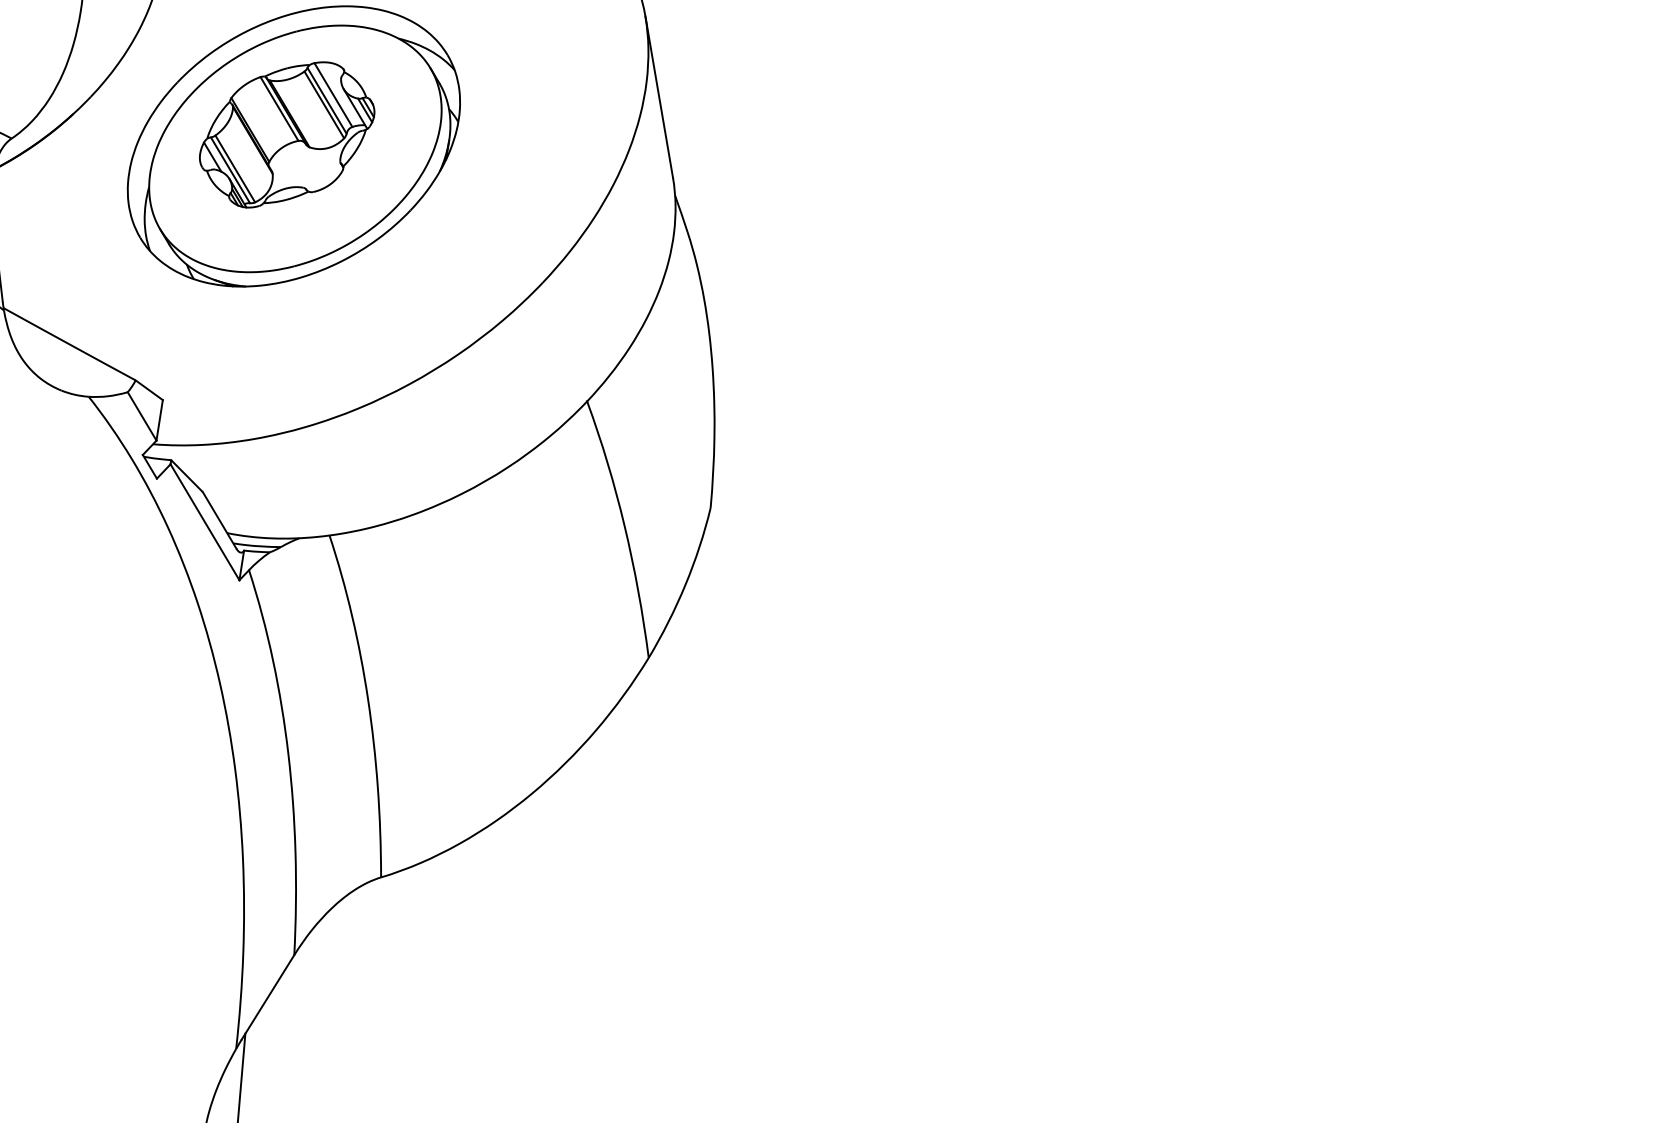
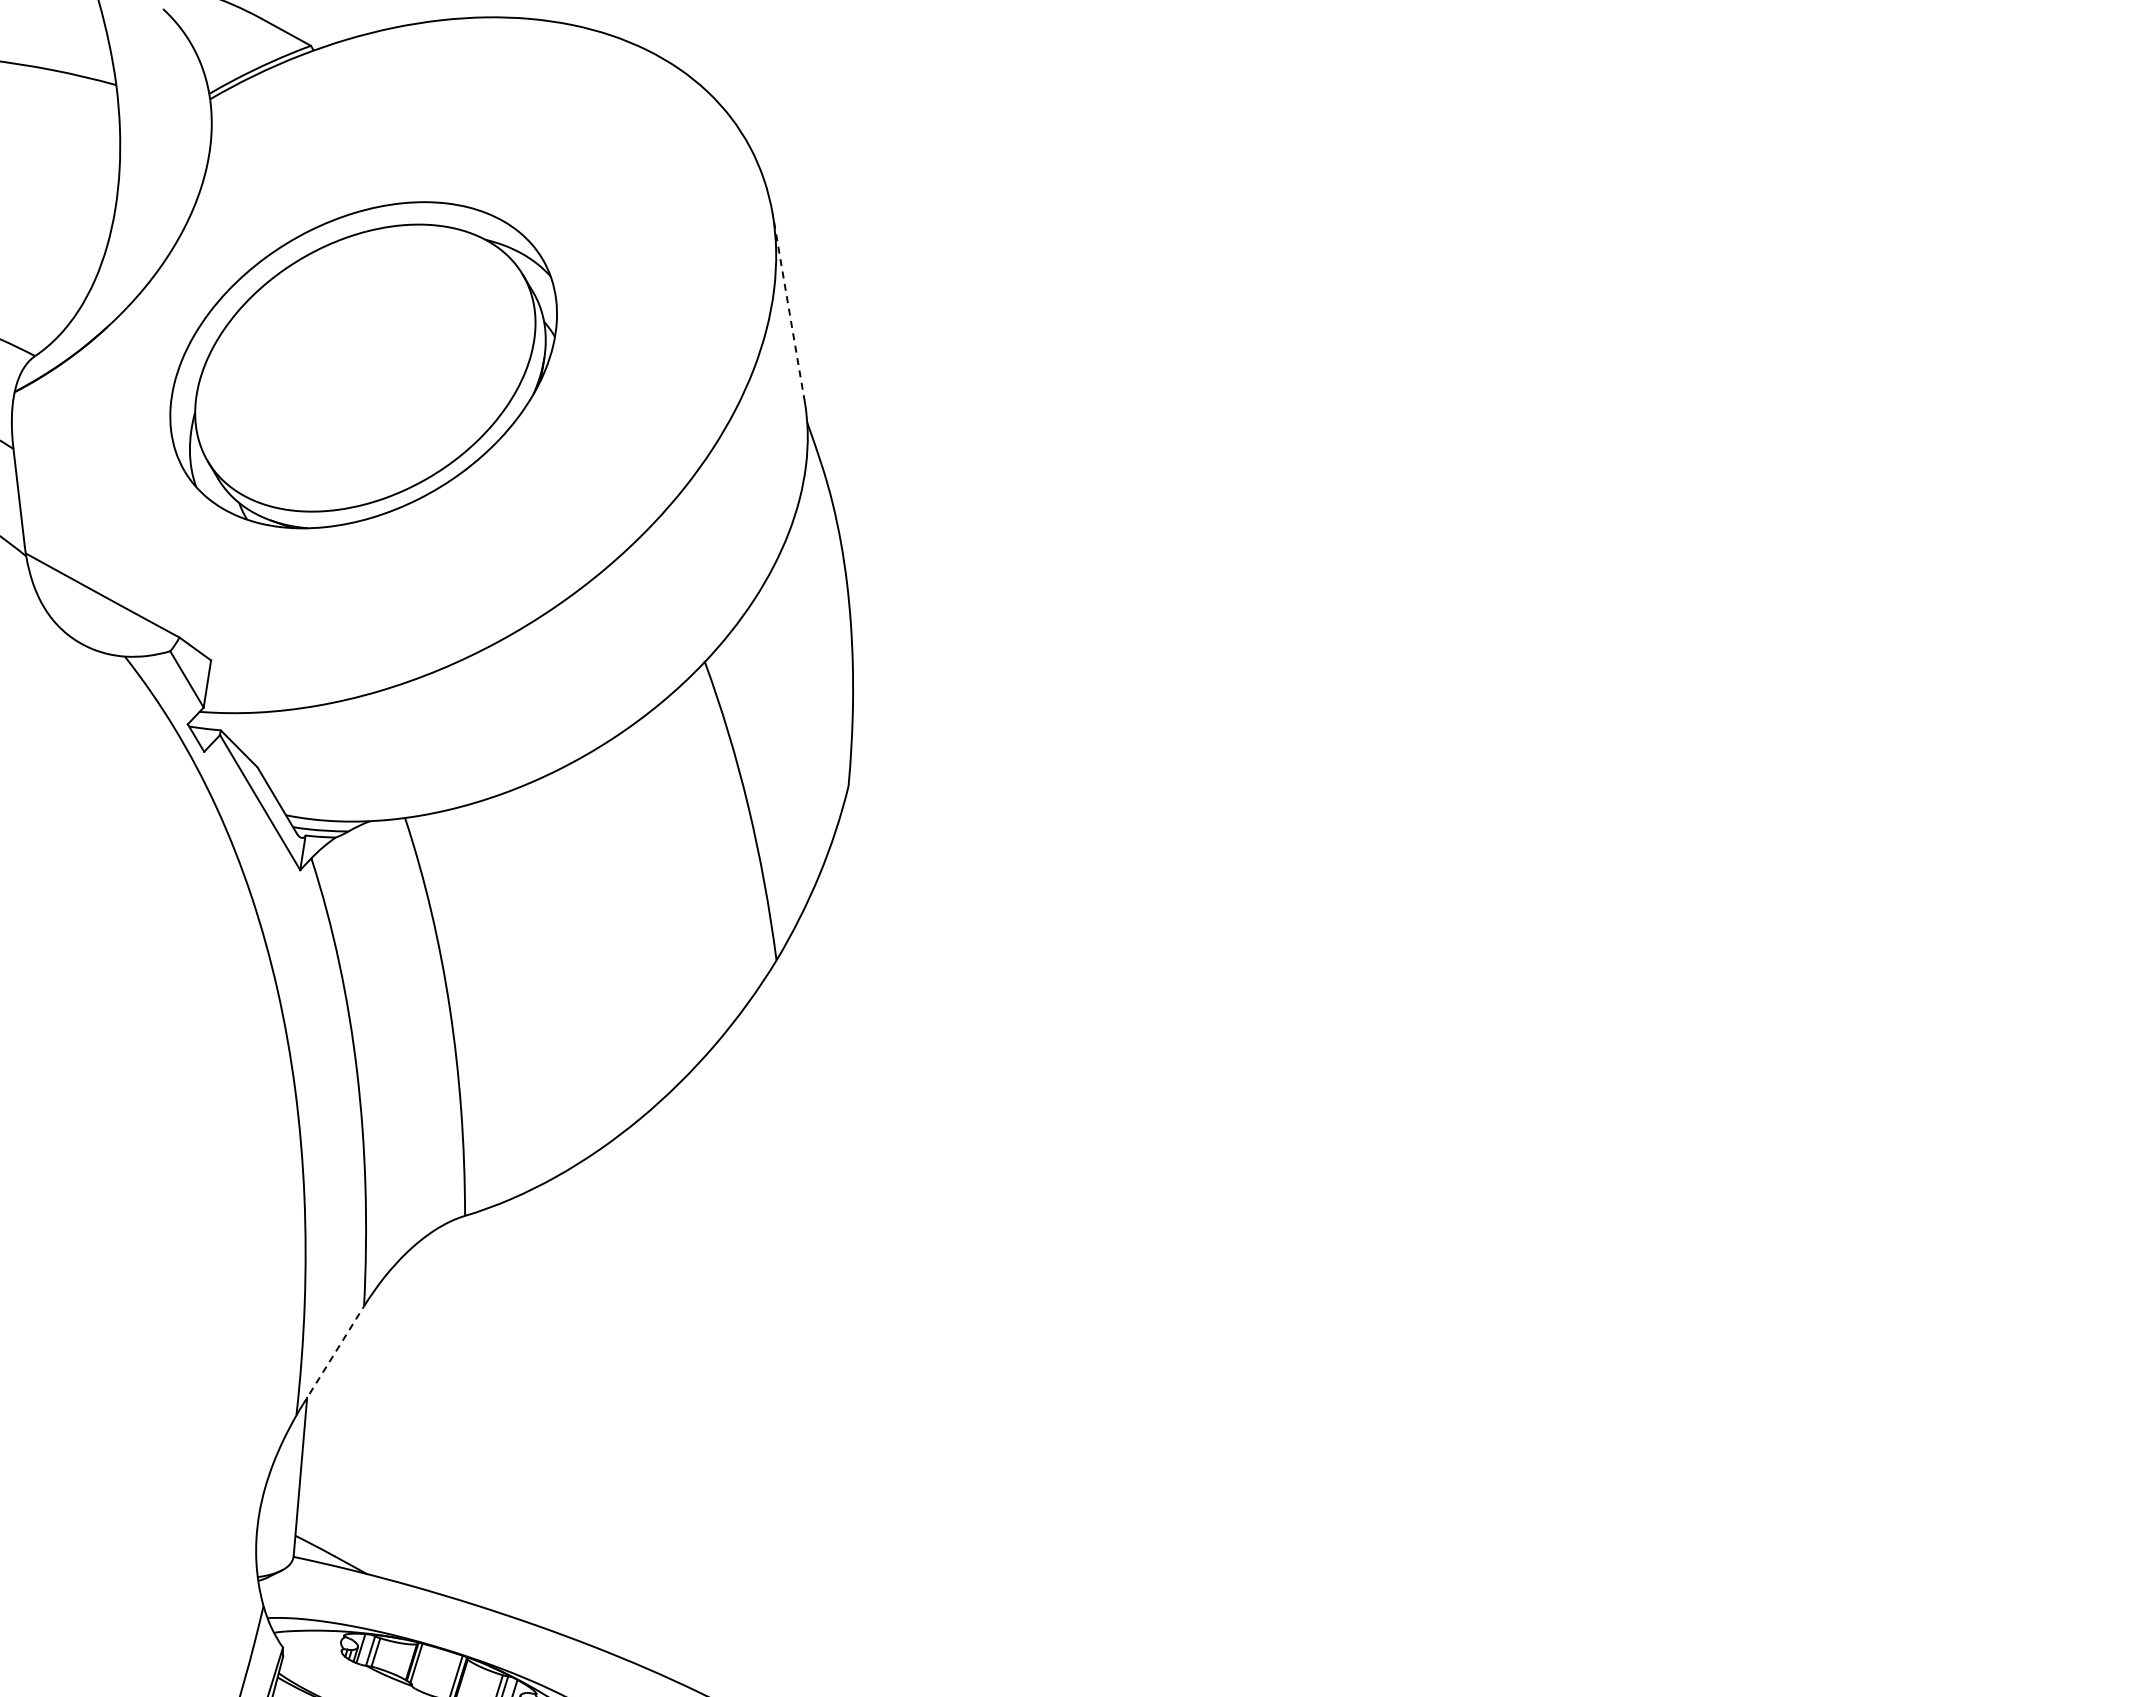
line: (659, 96) -> (788, 307), solid -> dashed
part: (286, 134) -> (355, 351), removed
line: (268, 997) -> (333, 1355), solid -> dashed

